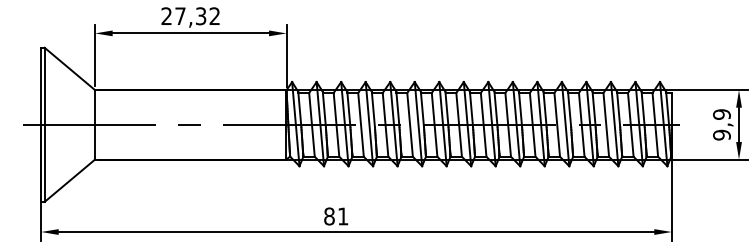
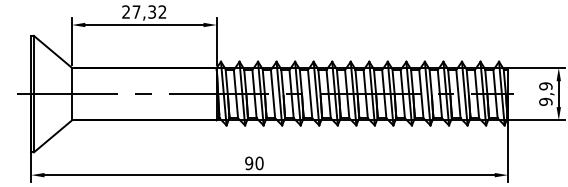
text: (336, 216) -> (254, 163), 81 -> 90

